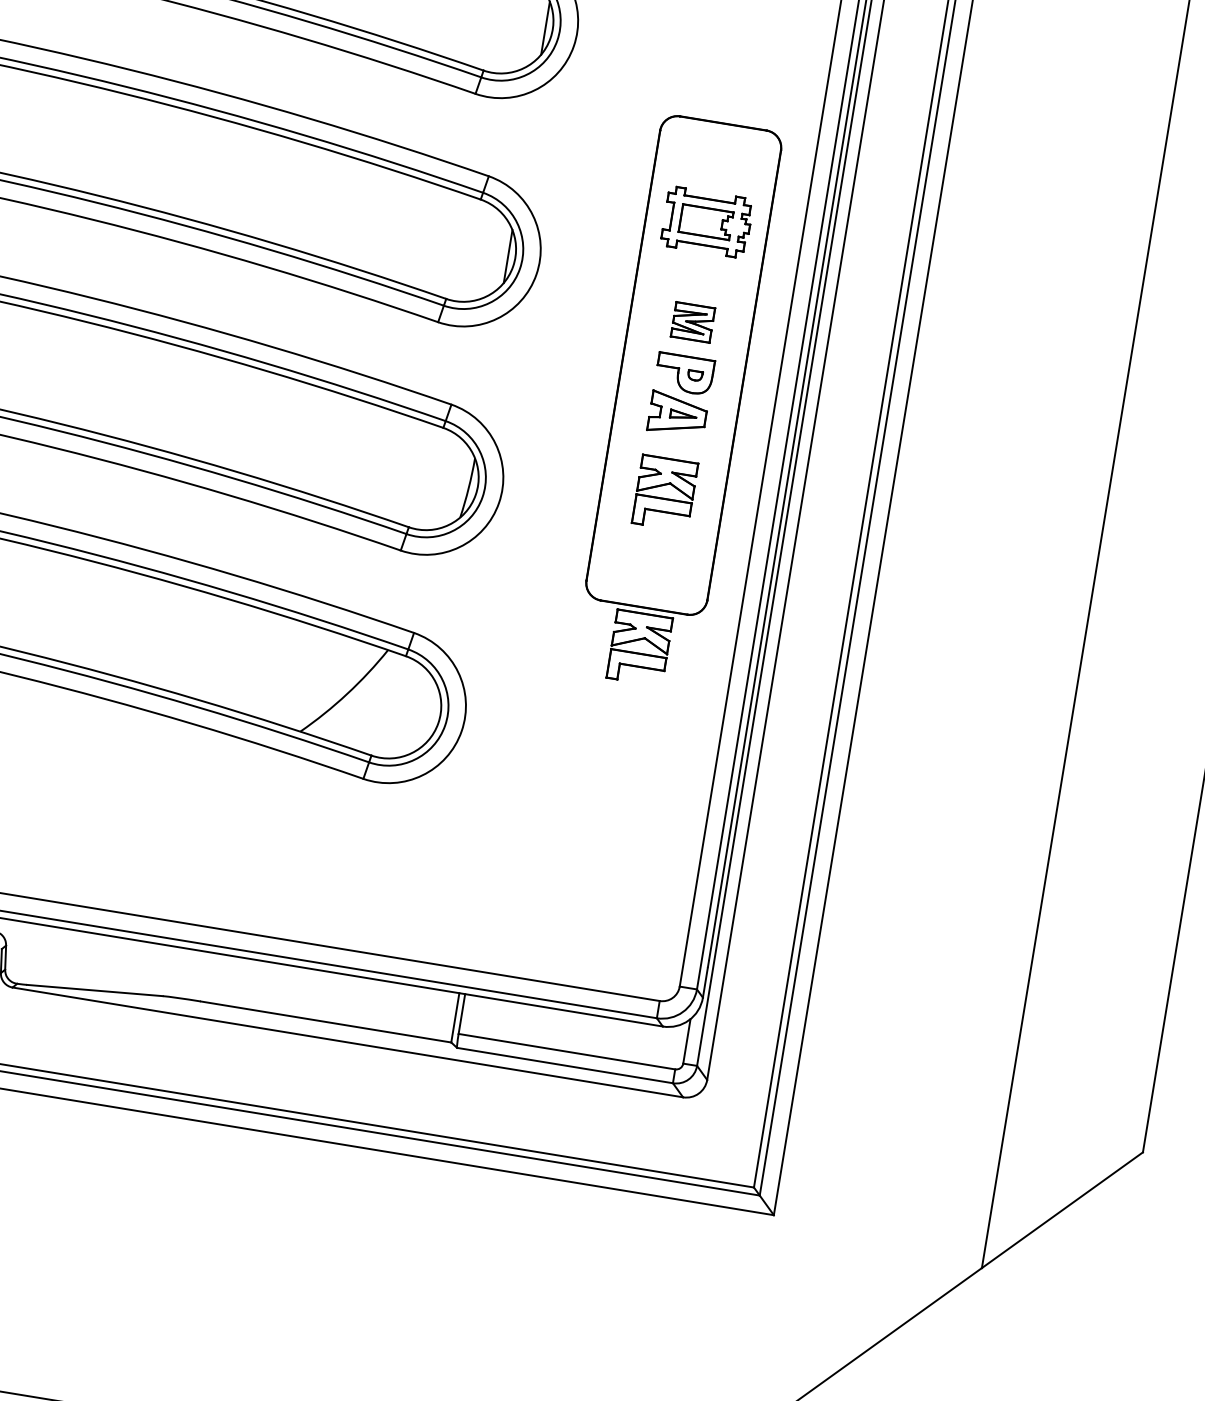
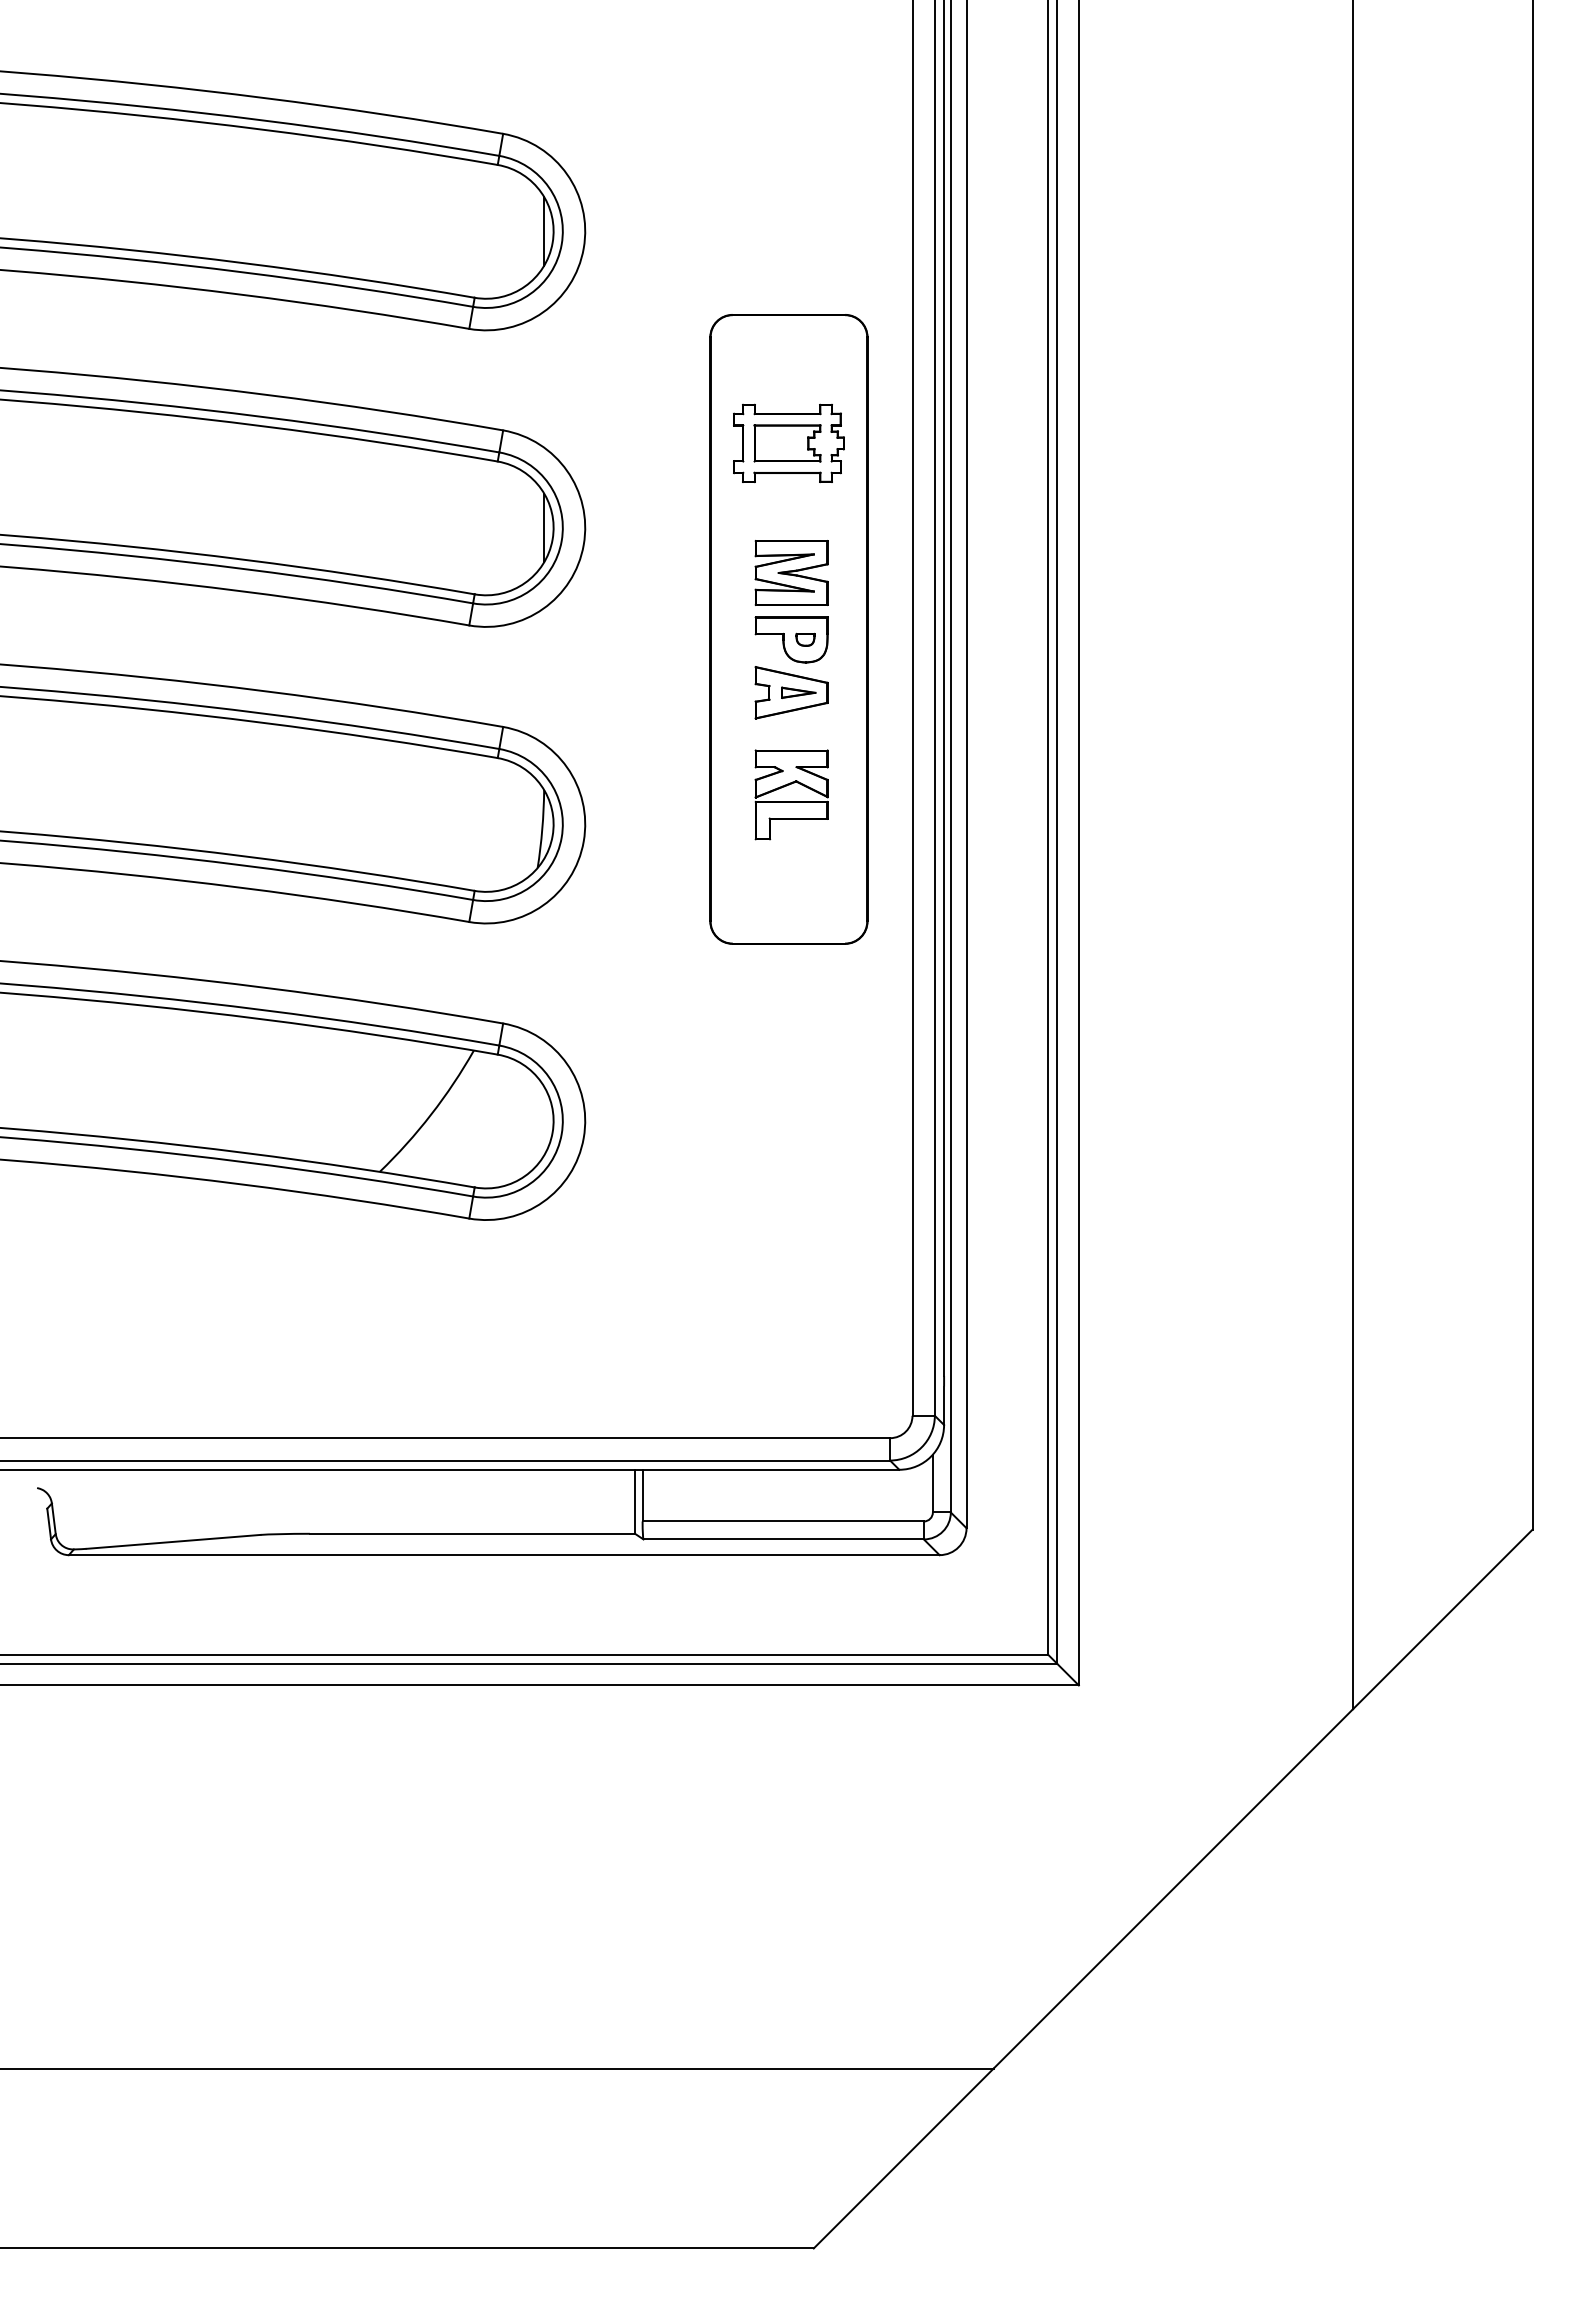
part: (692, 322) -> (791, 572), size x1.43
part: (638, 653) -> (791, 1002), removed

